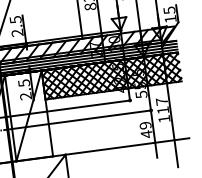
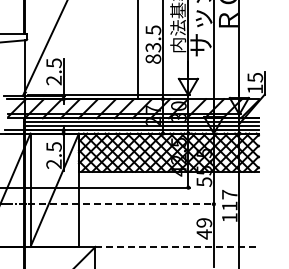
line: (81, 120) -> (121, 204), solid -> dashed
line: (127, 146) -> (177, 246), solid -> dashed

